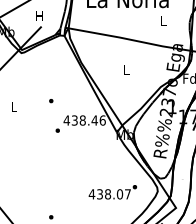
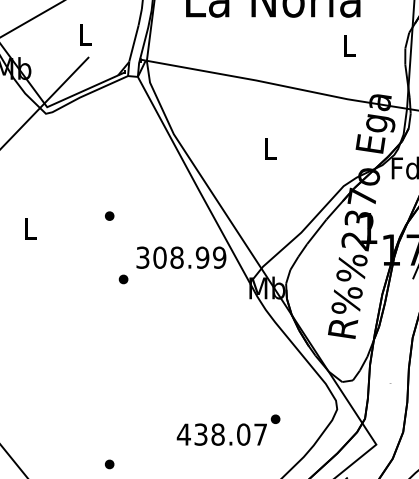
text: (39, 15) -> (84, 33), H -> L
text: (84, 120) -> (180, 257), 438.46 -> 308.99
text: (112, 192) -> (227, 430), moved

